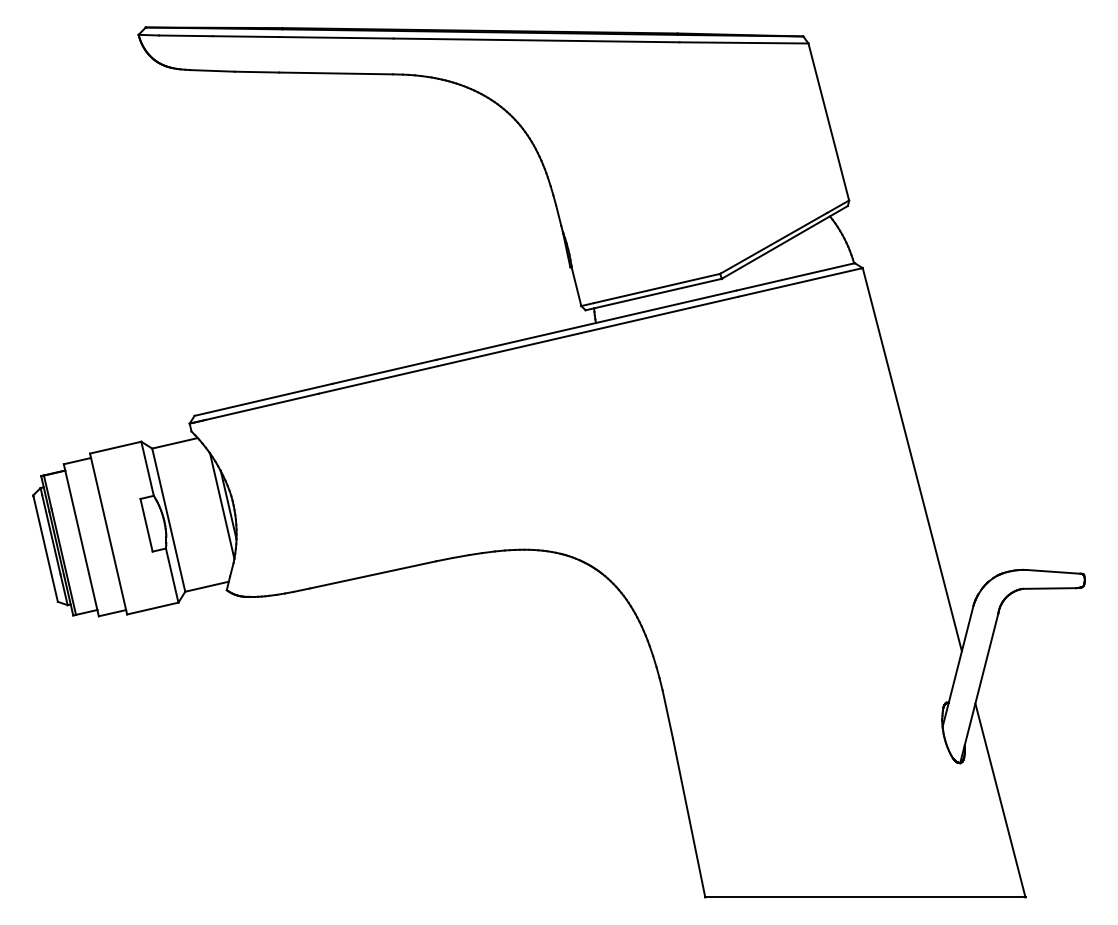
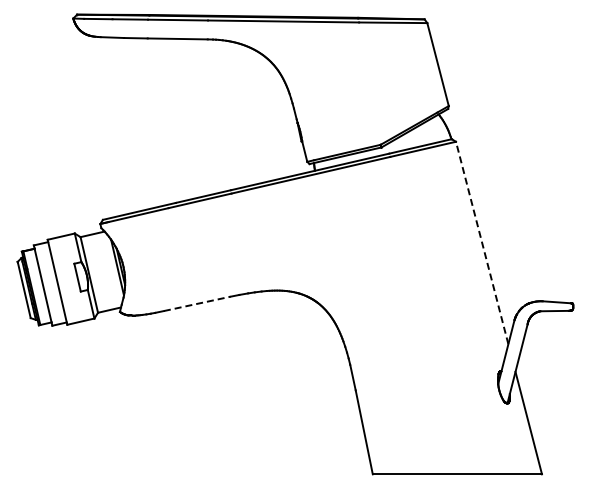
line: (912, 460) -> (482, 243), solid -> dashed
line: (373, 574) -> (197, 303), solid -> dashed

